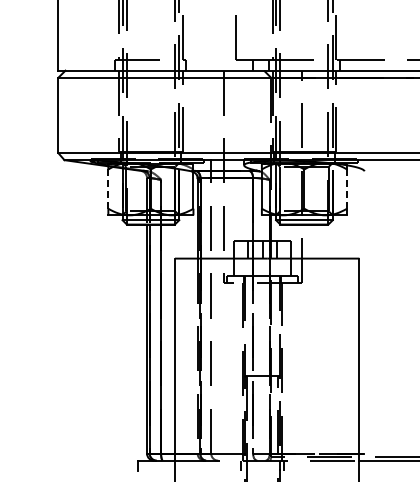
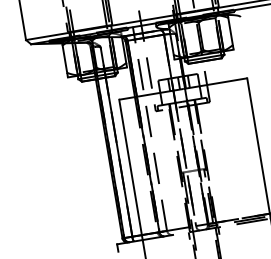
line: (108, 189) -> (65, 59), dashed -> solid
line: (346, 189) -> (230, 31), dashed -> solid

